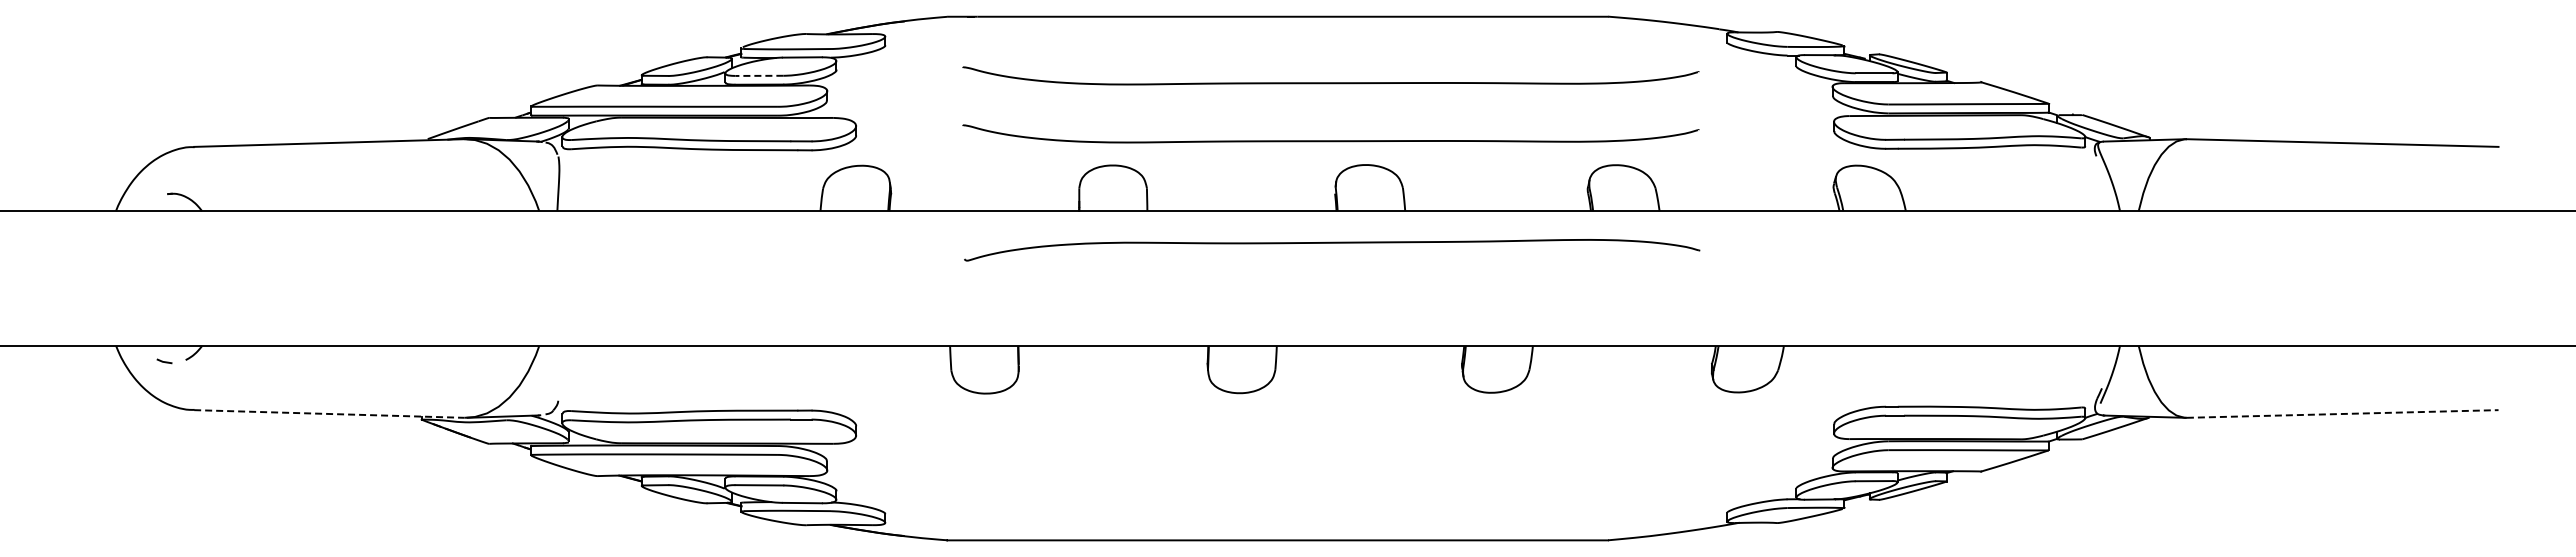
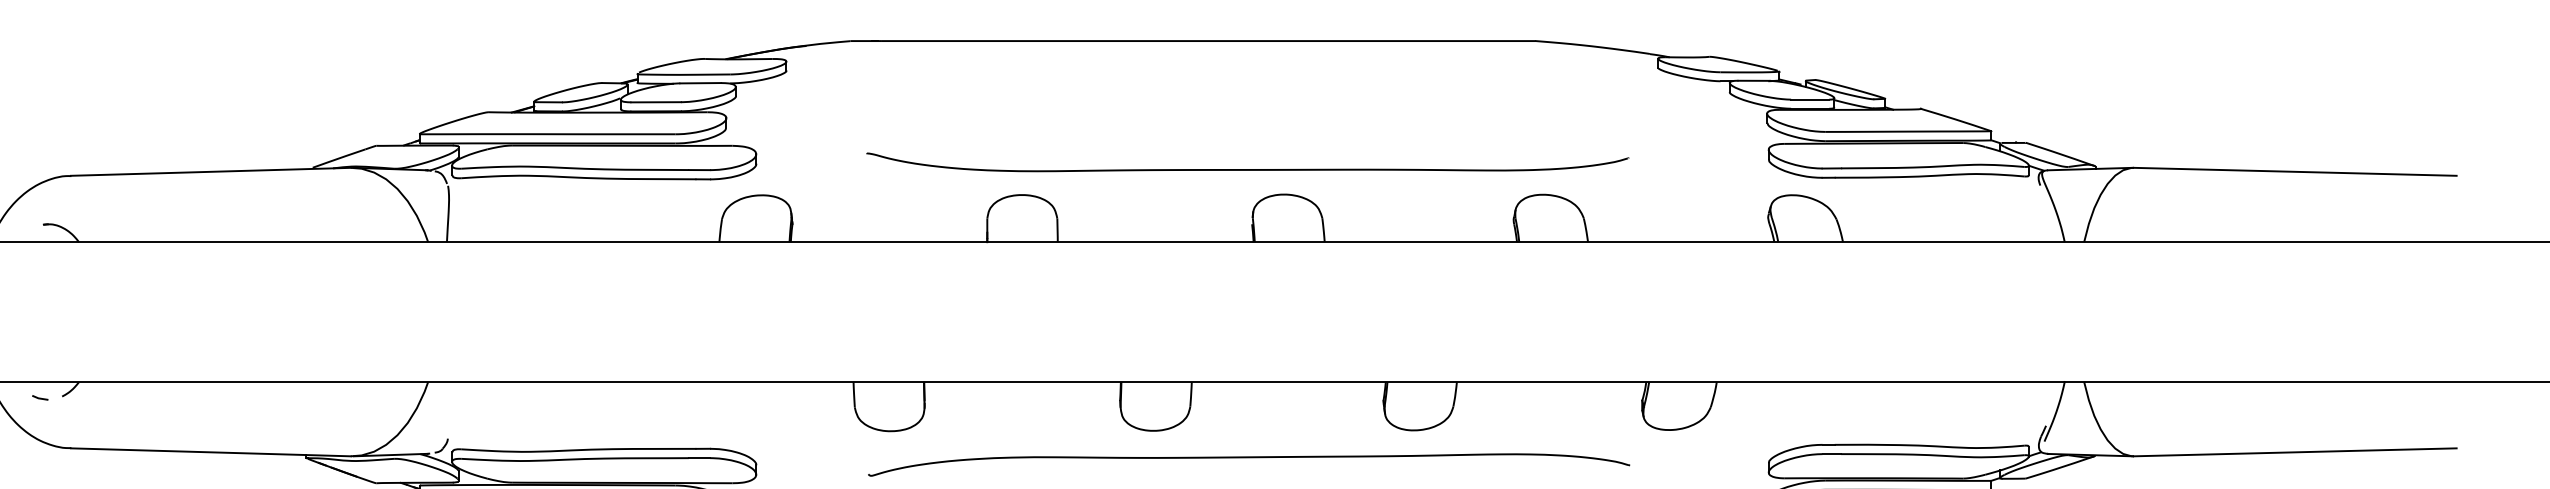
line: (759, 75) -> (656, 101), dashed -> solid
curve: (1330, 82) -> (1247, 109), removed
curve: (1332, 243) -> (1249, 458), moved
line: (2342, 413) -> (2295, 451), dashed -> solid
line: (329, 414) -> (211, 452), dashed -> solid

